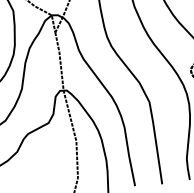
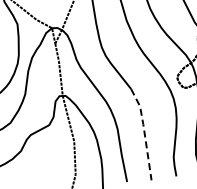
line: (154, 131) -> (144, 132), solid -> dashed

